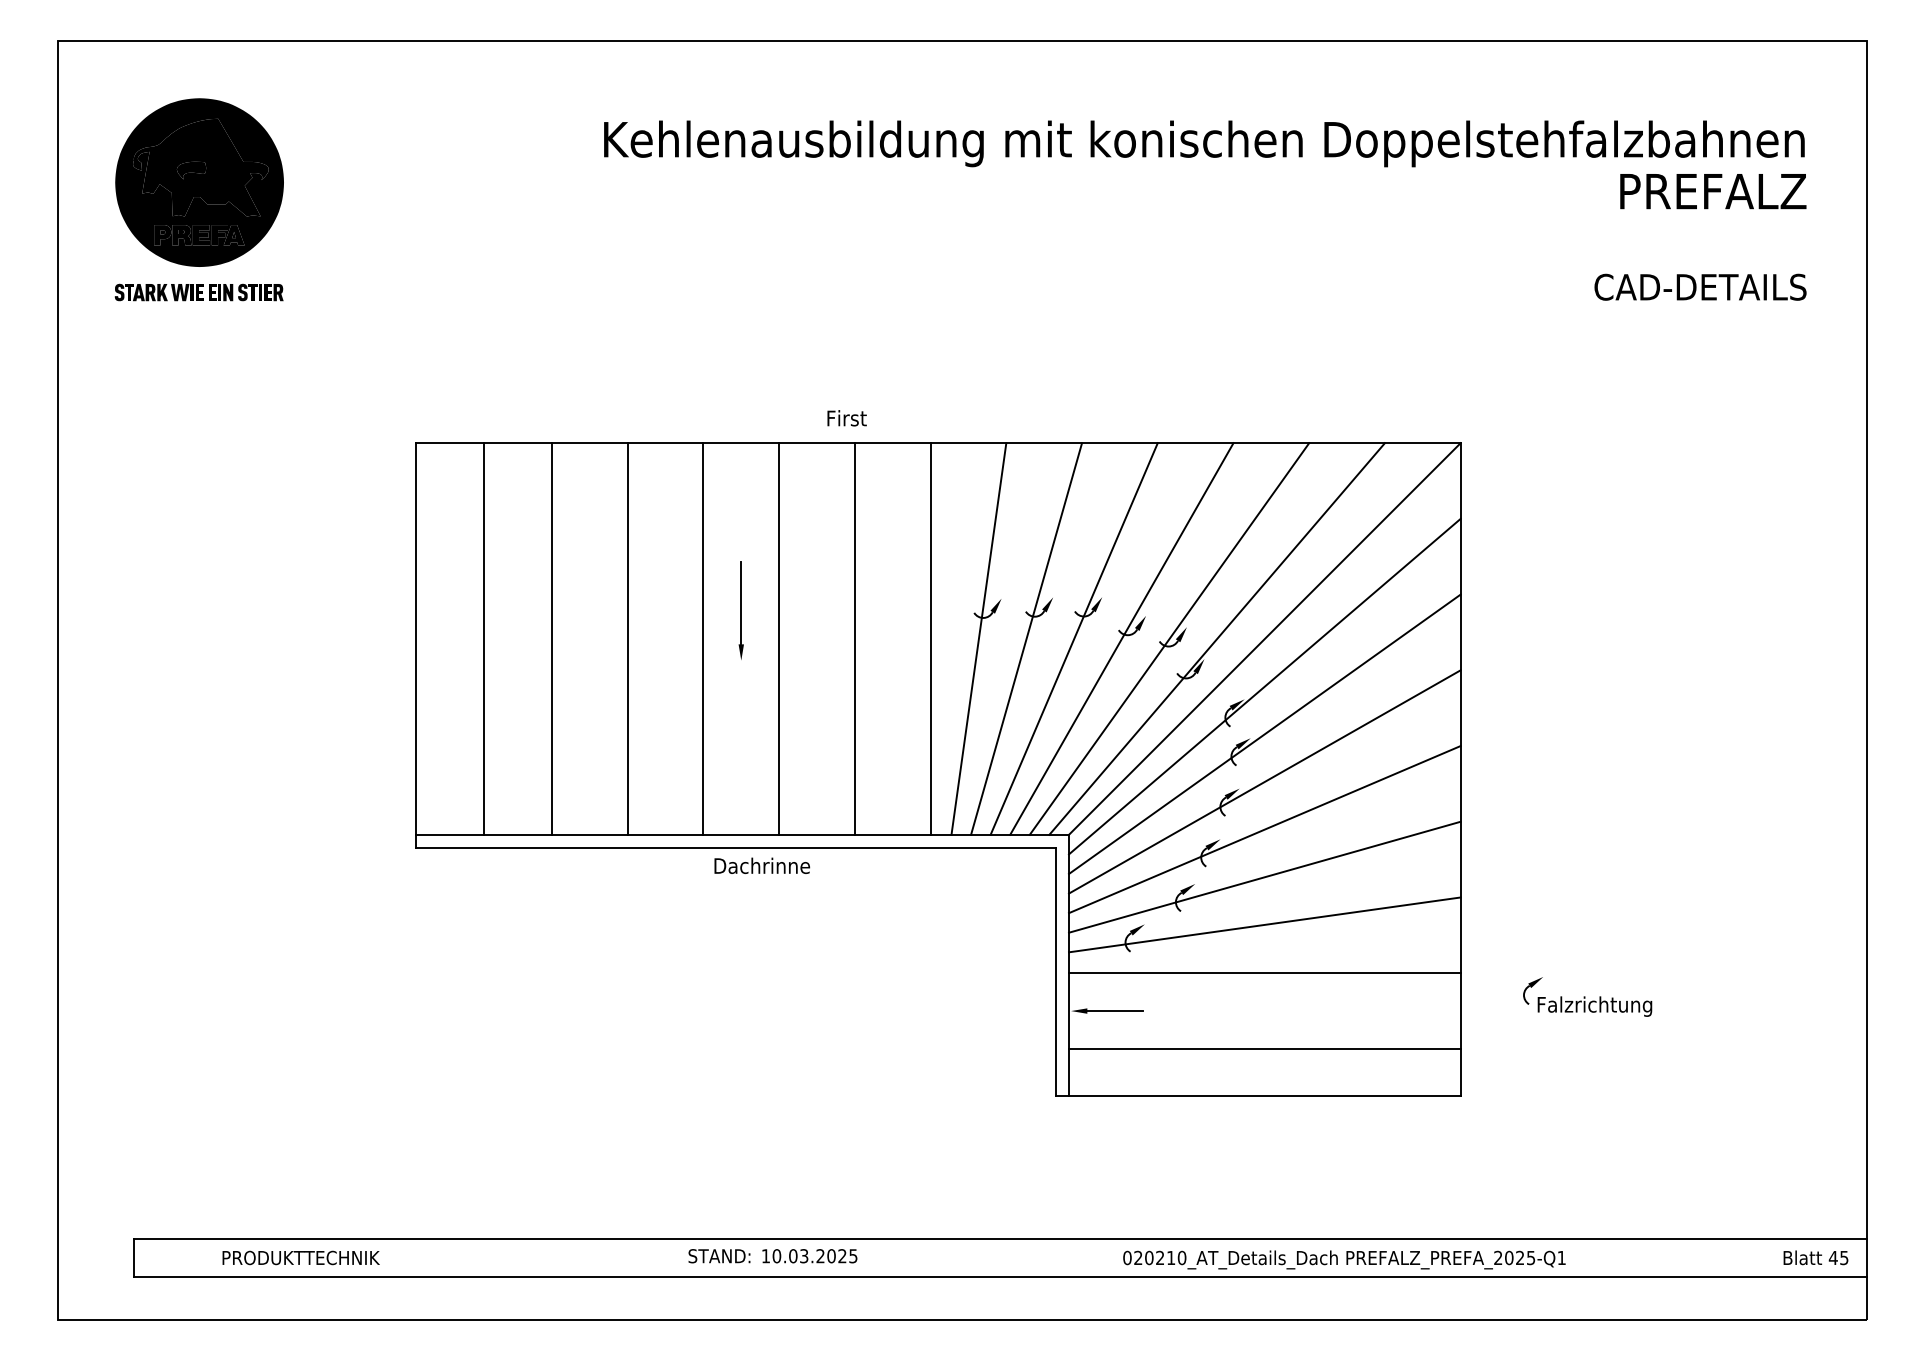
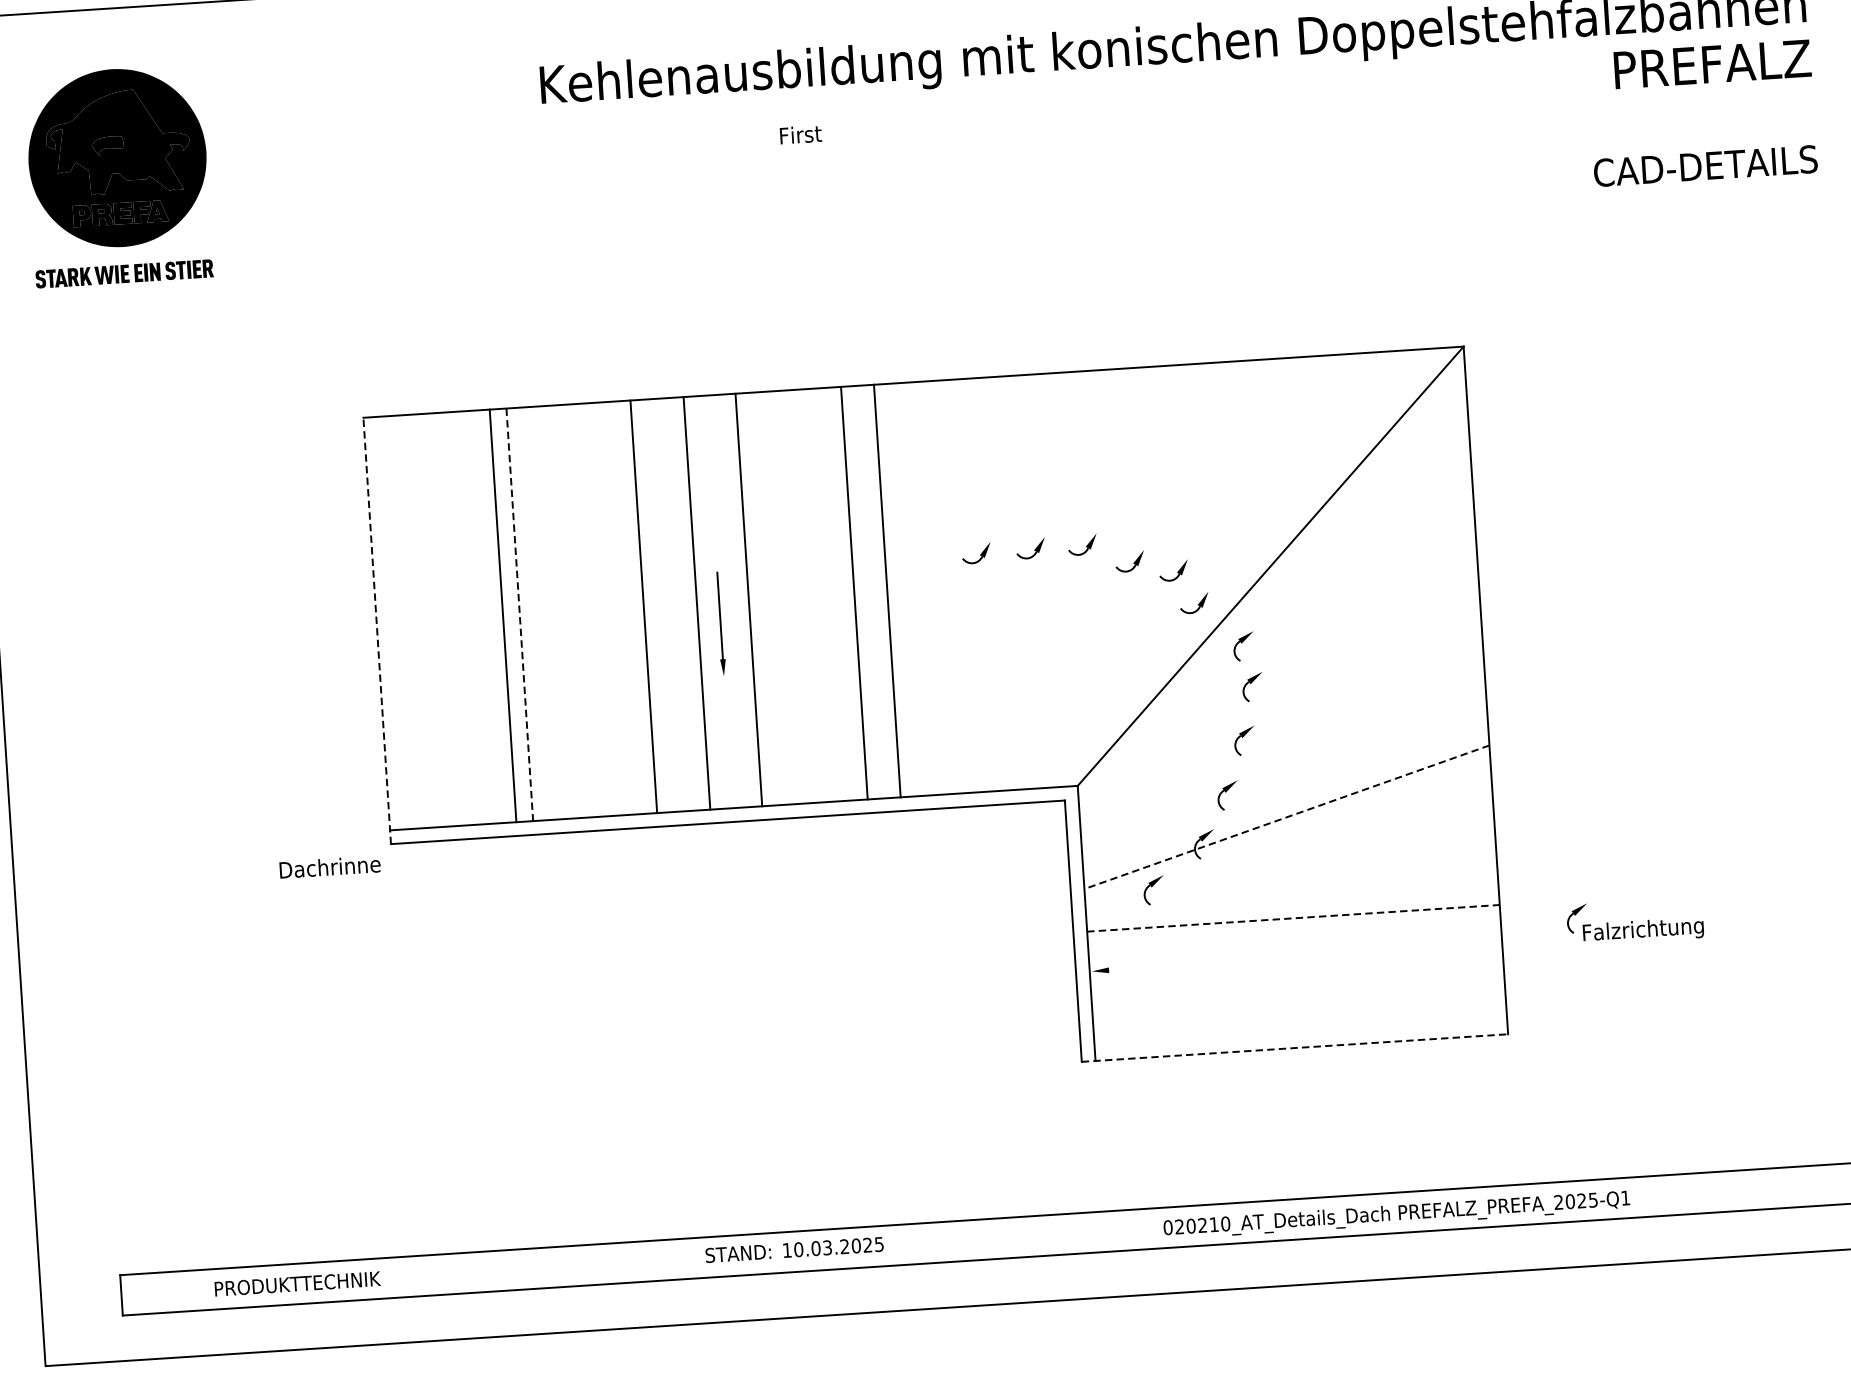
text: (846, 418) -> (800, 134), moved
part: (740, 610) -> (719, 623), moved
line: (484, 638) -> (503, 615), moved
line: (552, 638) -> (520, 614), solid -> dashed
line: (627, 638) -> (643, 606), moved
line: (703, 638) -> (748, 599), moved
line: (779, 638) -> (697, 602), moved
line: (854, 638) -> (886, 590), moved
line: (930, 638) -> (854, 592), moved
line: (978, 638) -> (969, 585), removed
line: (1026, 638) -> (1019, 581), removed
line: (1073, 638) -> (1069, 578), removed
line: (1121, 638) -> (1119, 575), removed
line: (1169, 638) -> (1170, 572), removed
line: (1216, 638) -> (1219, 569), removed
line: (416, 645) -> (377, 630), solid -> dashed
line: (1264, 686) -> (1273, 616), removed
line: (1264, 733) -> (1276, 665), removed
line: (1264, 781) -> (1280, 716), removed
line: (1264, 829) -> (1283, 766), removed
text: (762, 865) -> (330, 866), moved
line: (1264, 877) -> (1286, 817), solid -> dashed
line: (1264, 924) -> (1289, 867), removed
line: (1264, 973) -> (1293, 918), solid -> dashed
line: (1115, 1011) -> (1138, 968), removed
line: (1264, 1048) -> (1298, 997), removed
line: (1258, 1095) -> (1295, 1047), solid -> dashed

